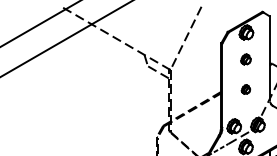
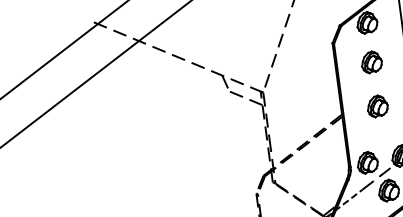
part: (245, 59) -> (371, 62), size x1.43
part: (245, 89) -> (376, 106), size x1.67

